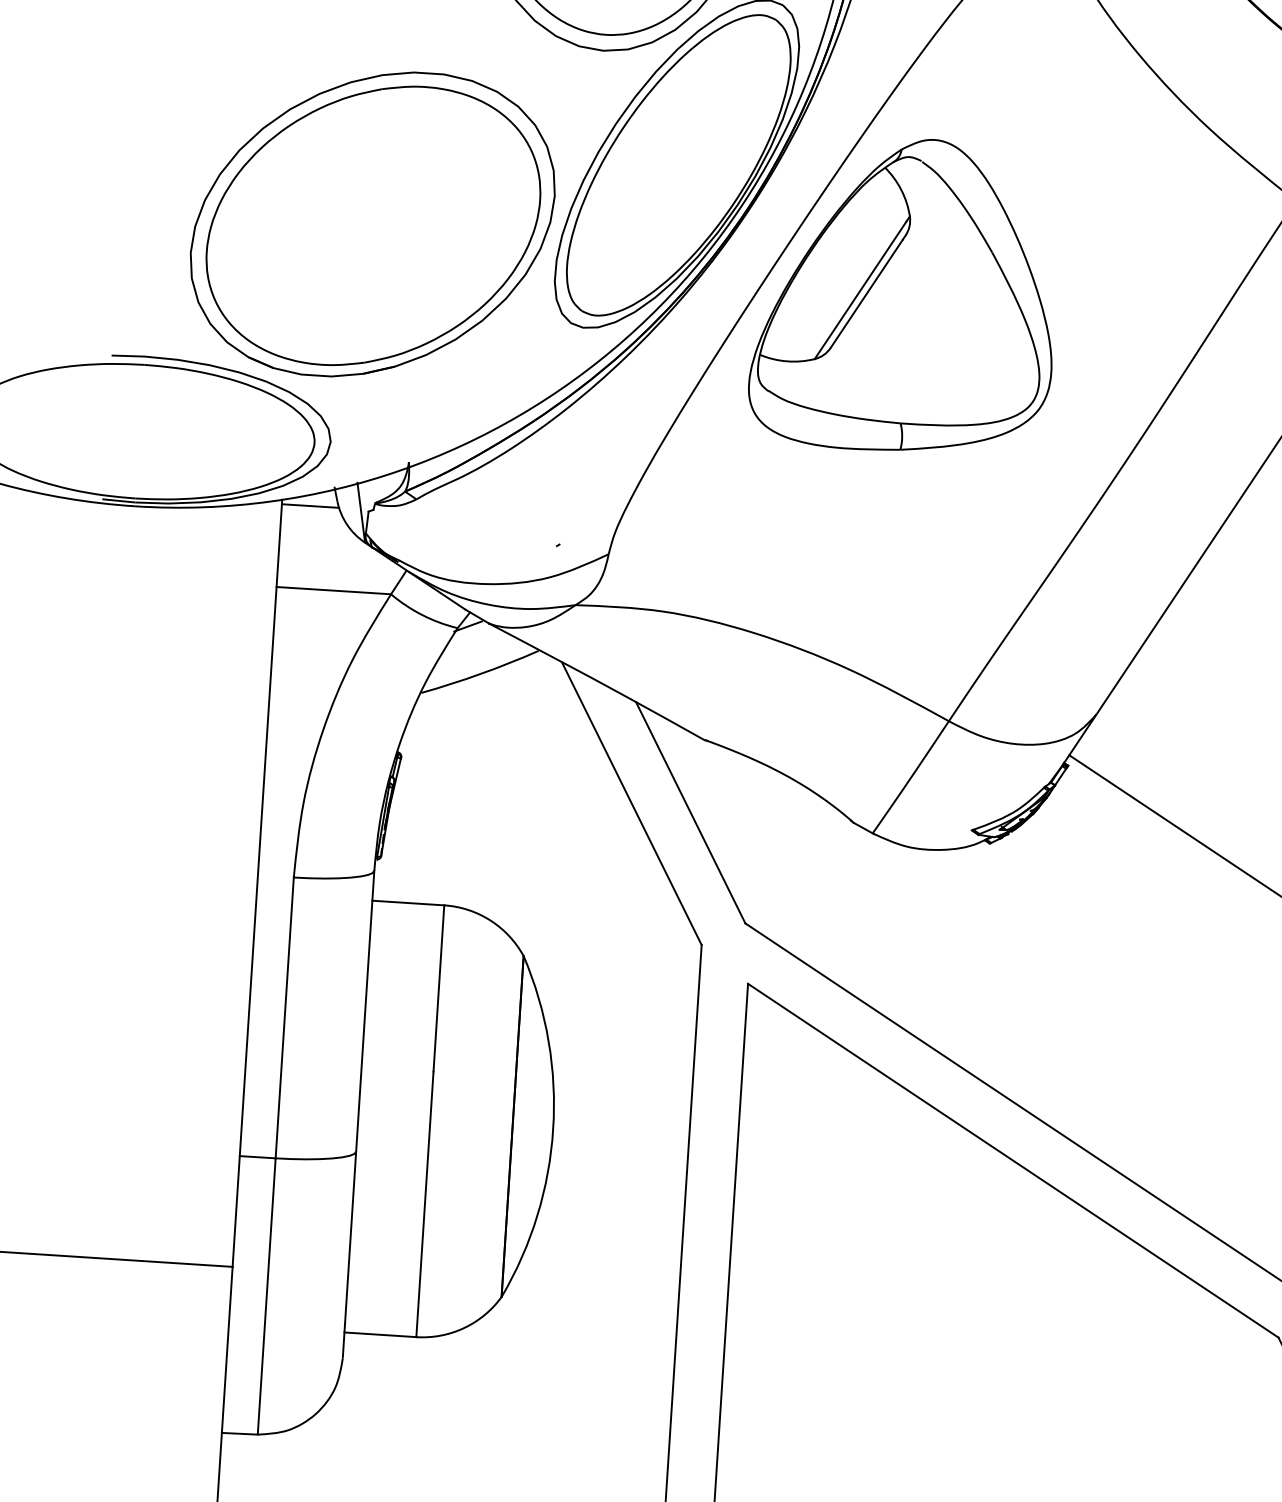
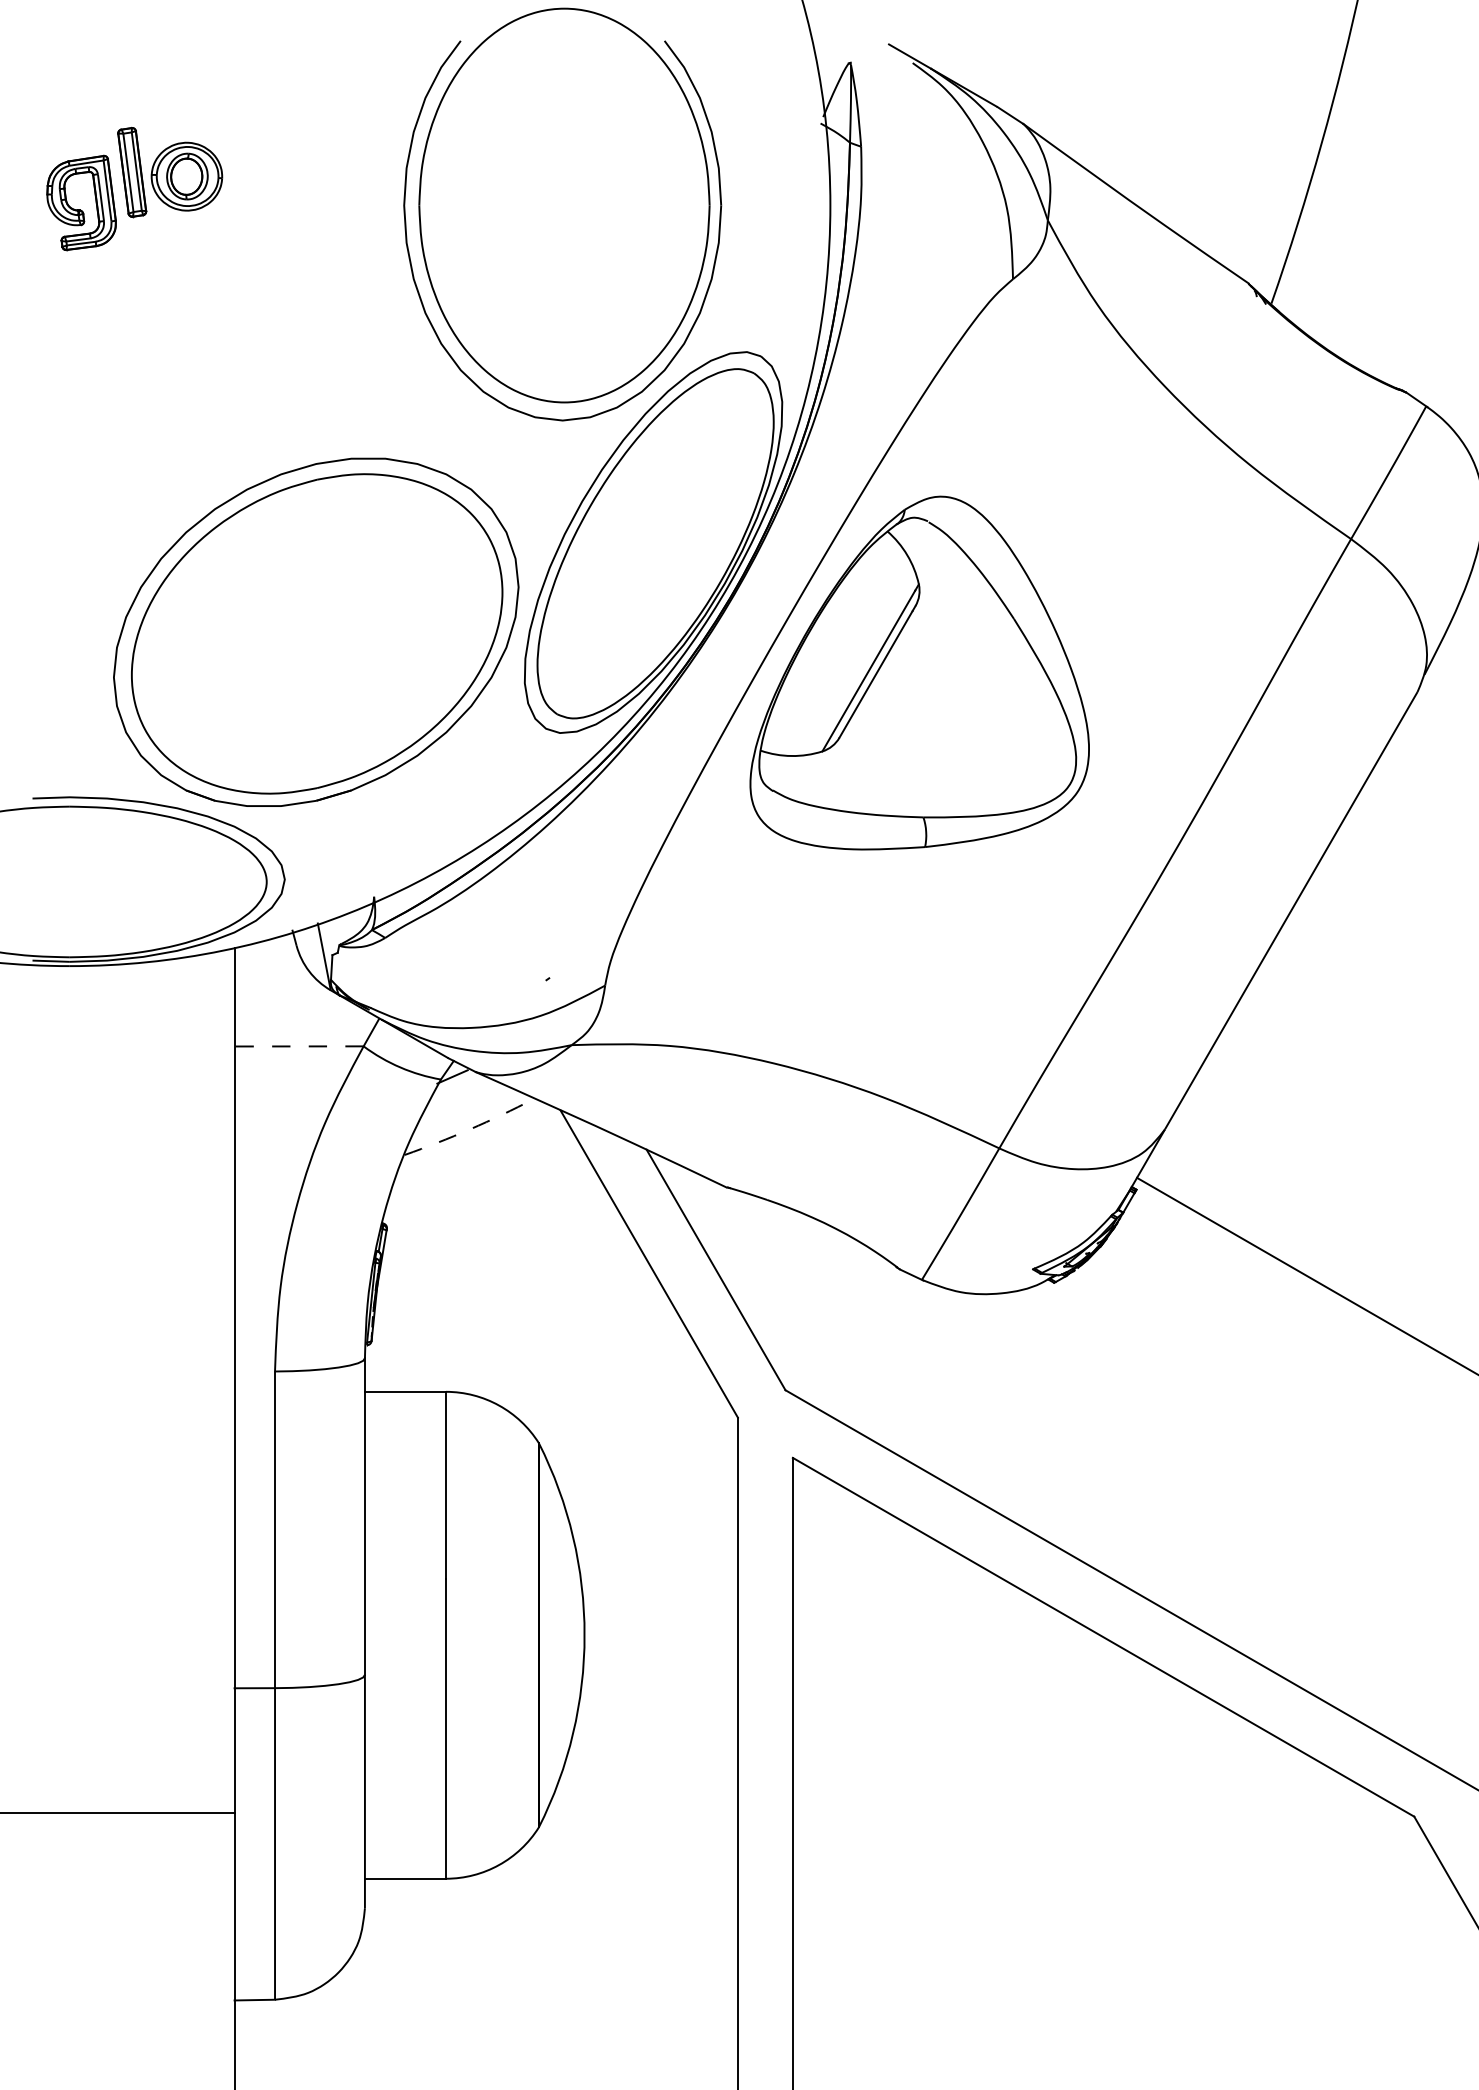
line: (310, 506) -> (266, 953), removed
line: (334, 590) -> (299, 1046), solid -> dashed
arc: (481, 674) -> (470, 1129), solid -> dashed

